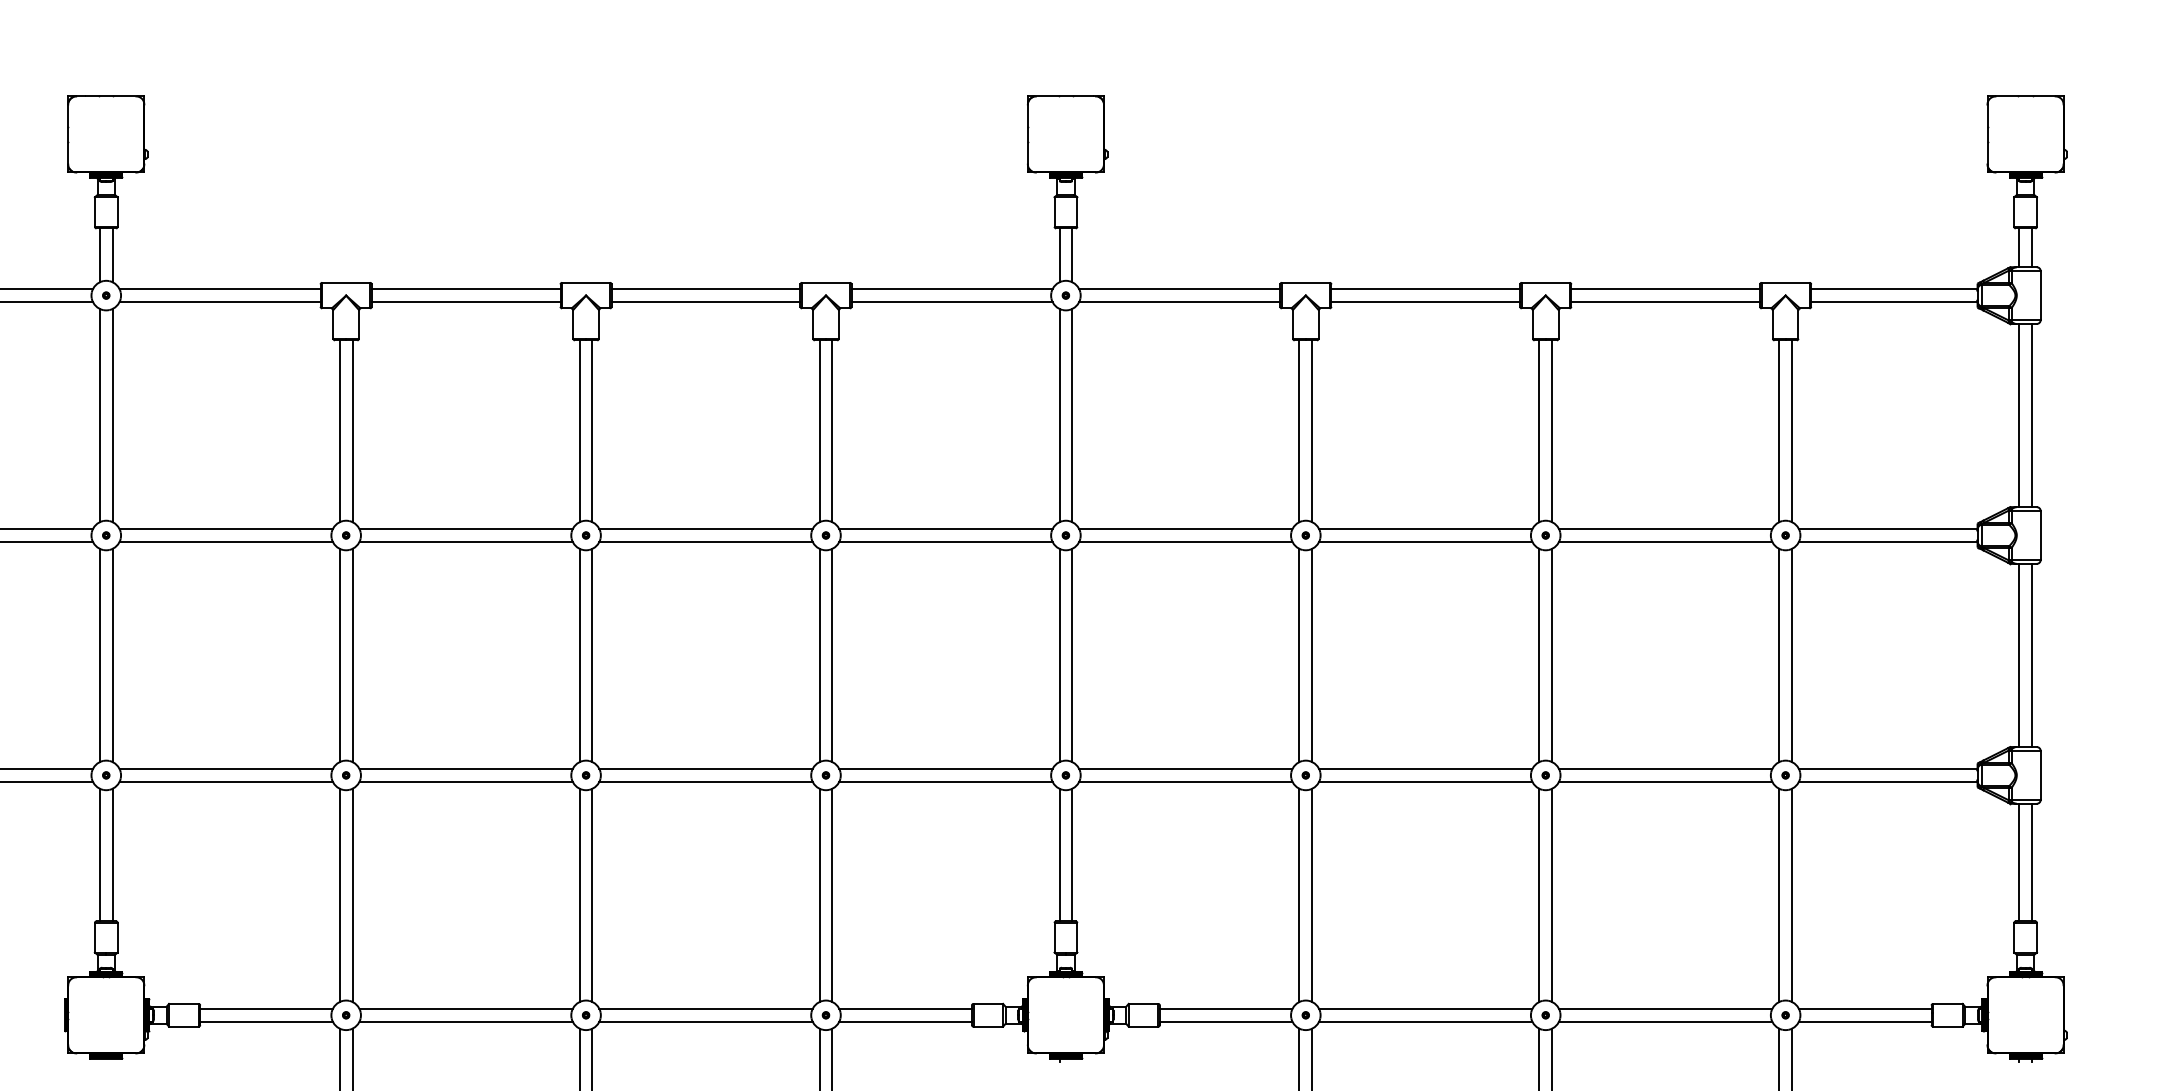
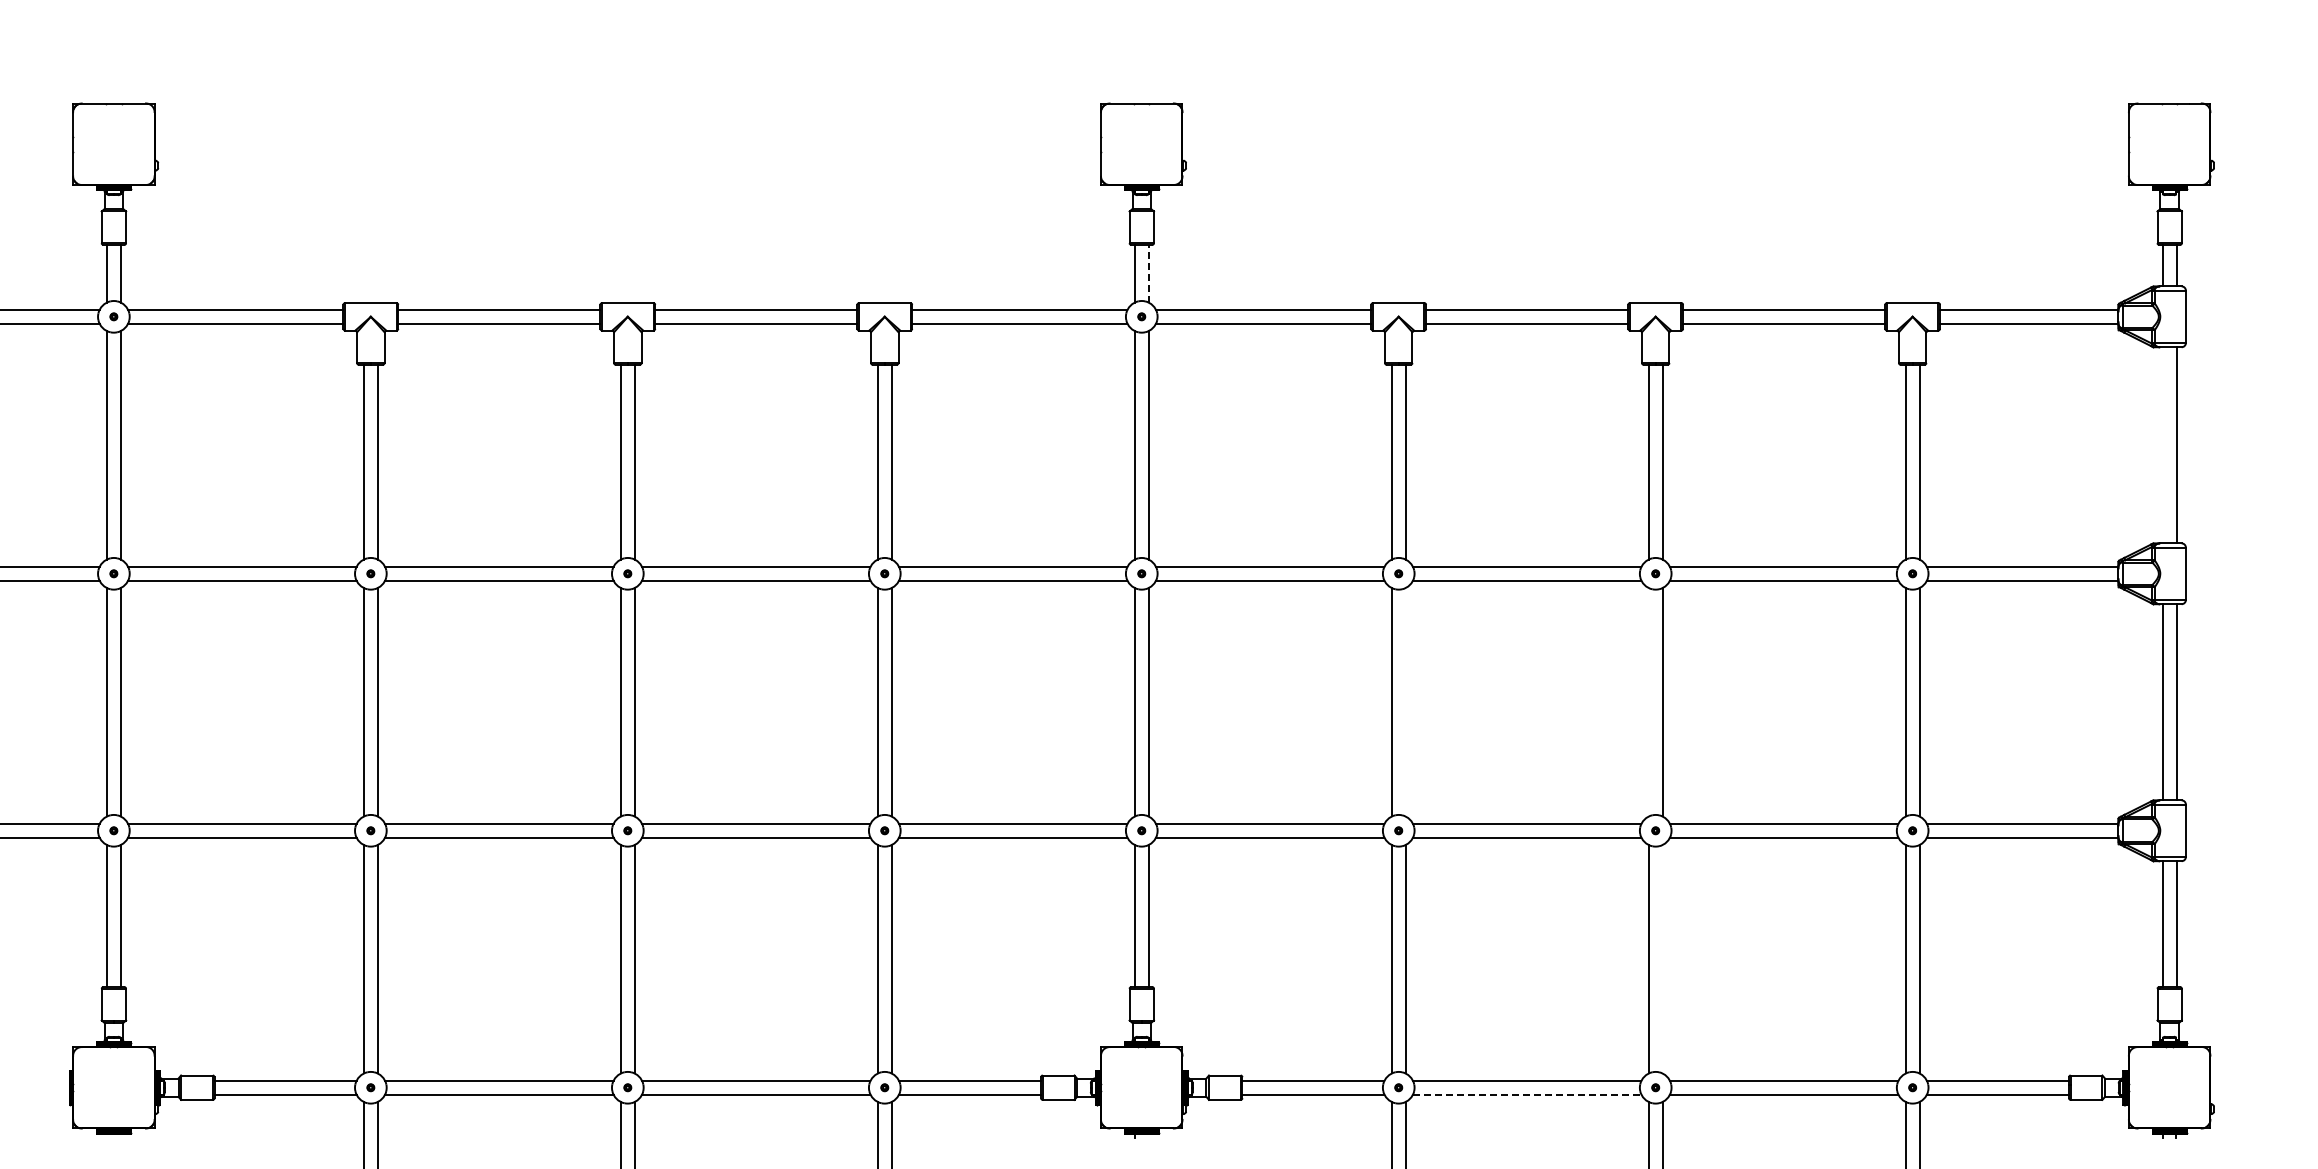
line: (1072, 255) -> (1148, 273), solid -> dashed
line: (2018, 415) -> (2162, 445), removed
line: (1312, 655) -> (1405, 702), removed
line: (1538, 655) -> (1648, 702), removed
line: (1552, 895) -> (1662, 959), removed
line: (1426, 1021) -> (1527, 1094), solid -> dashed

